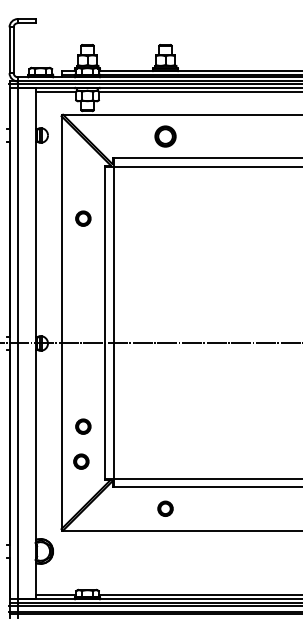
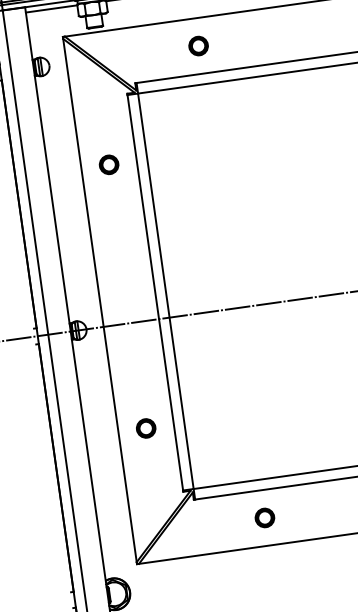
part: (165, 136) -> (198, 46), size x0.71
part: (81, 461) -> (149, 472), removed

